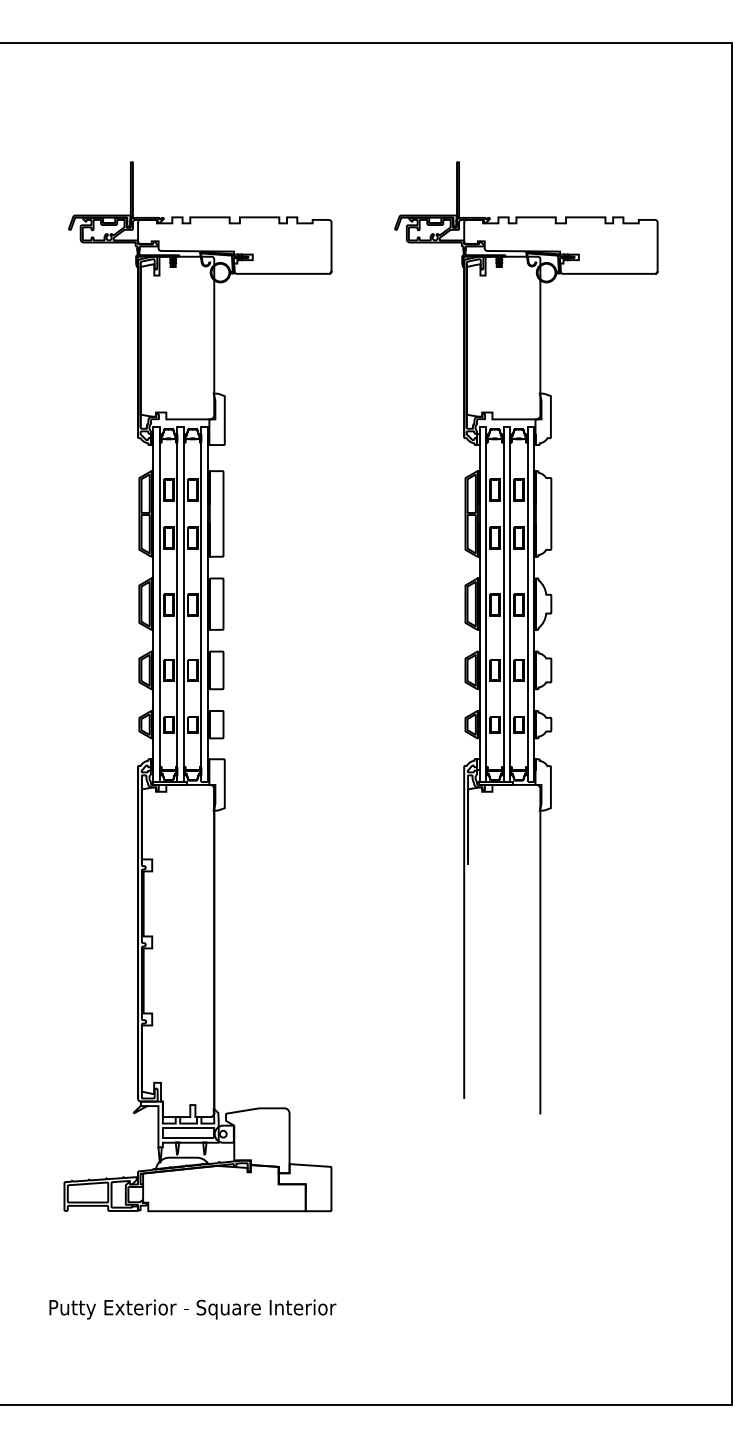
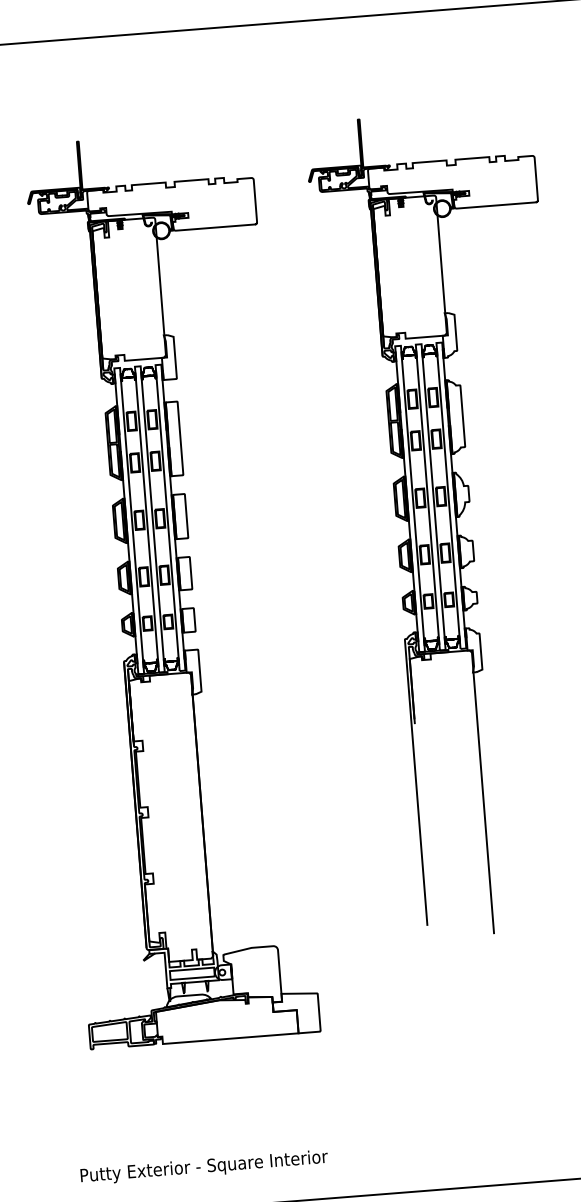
text: (192, 1309) -> (204, 1167), moved

